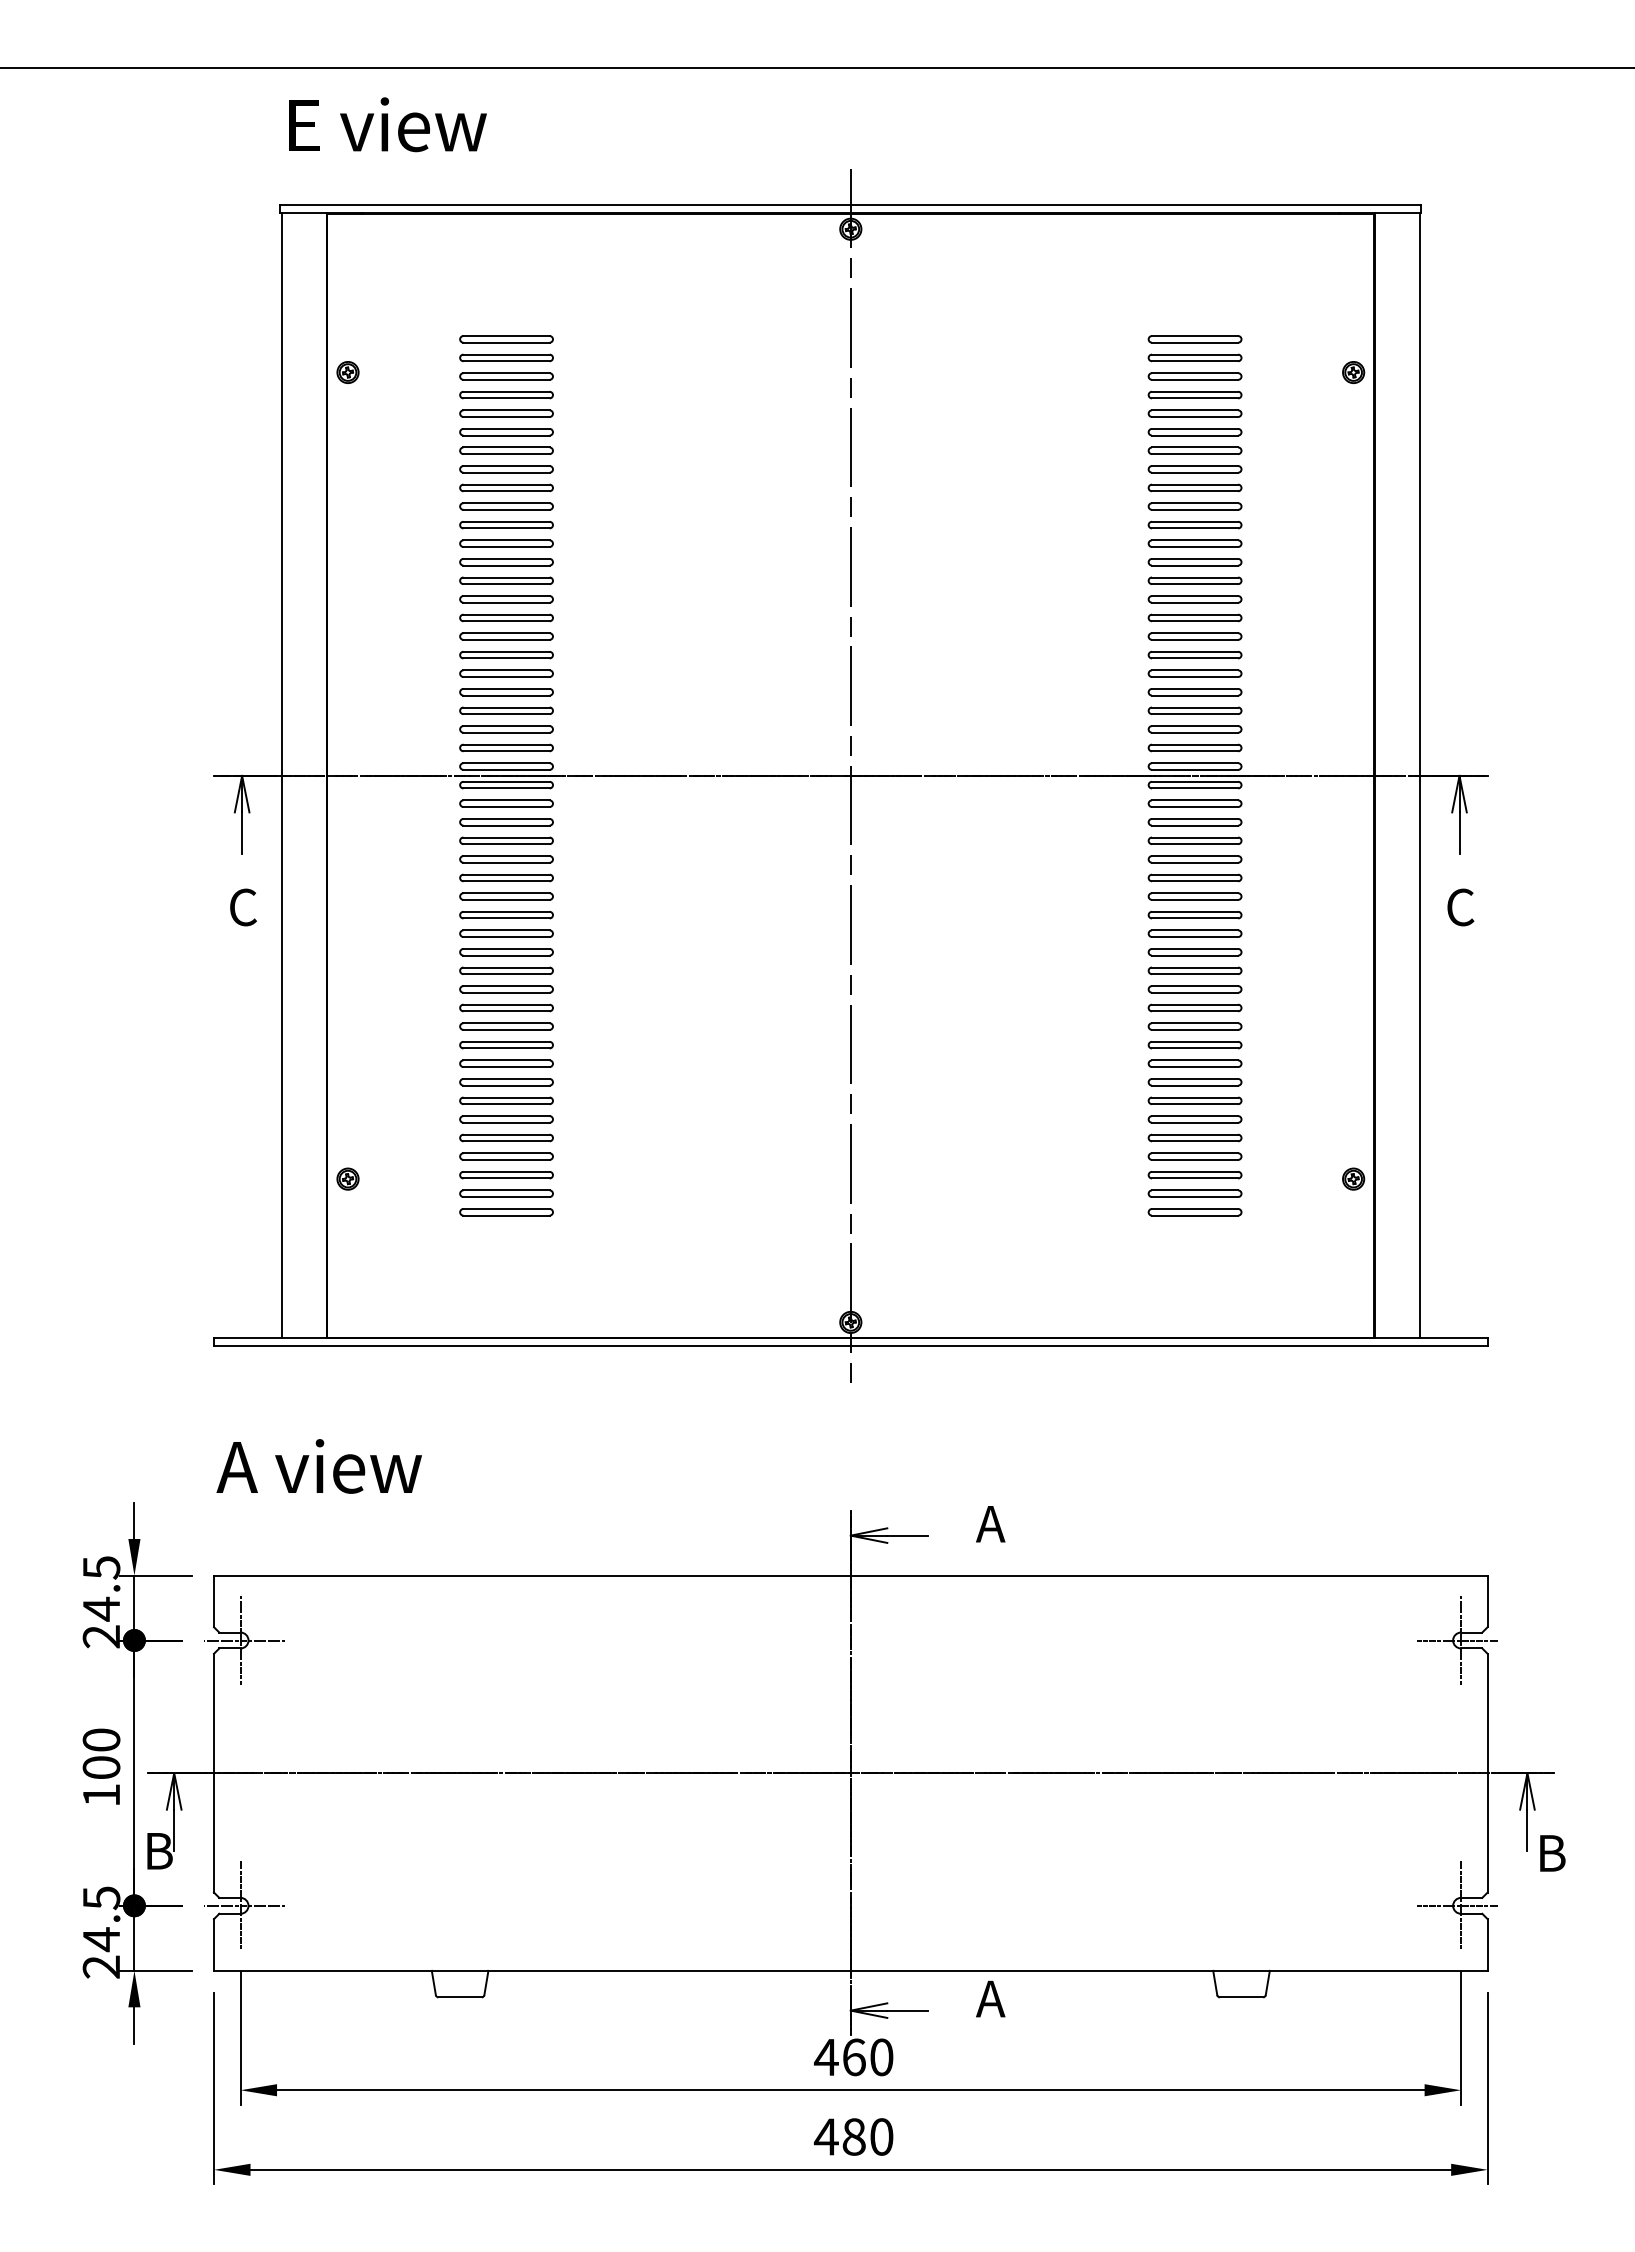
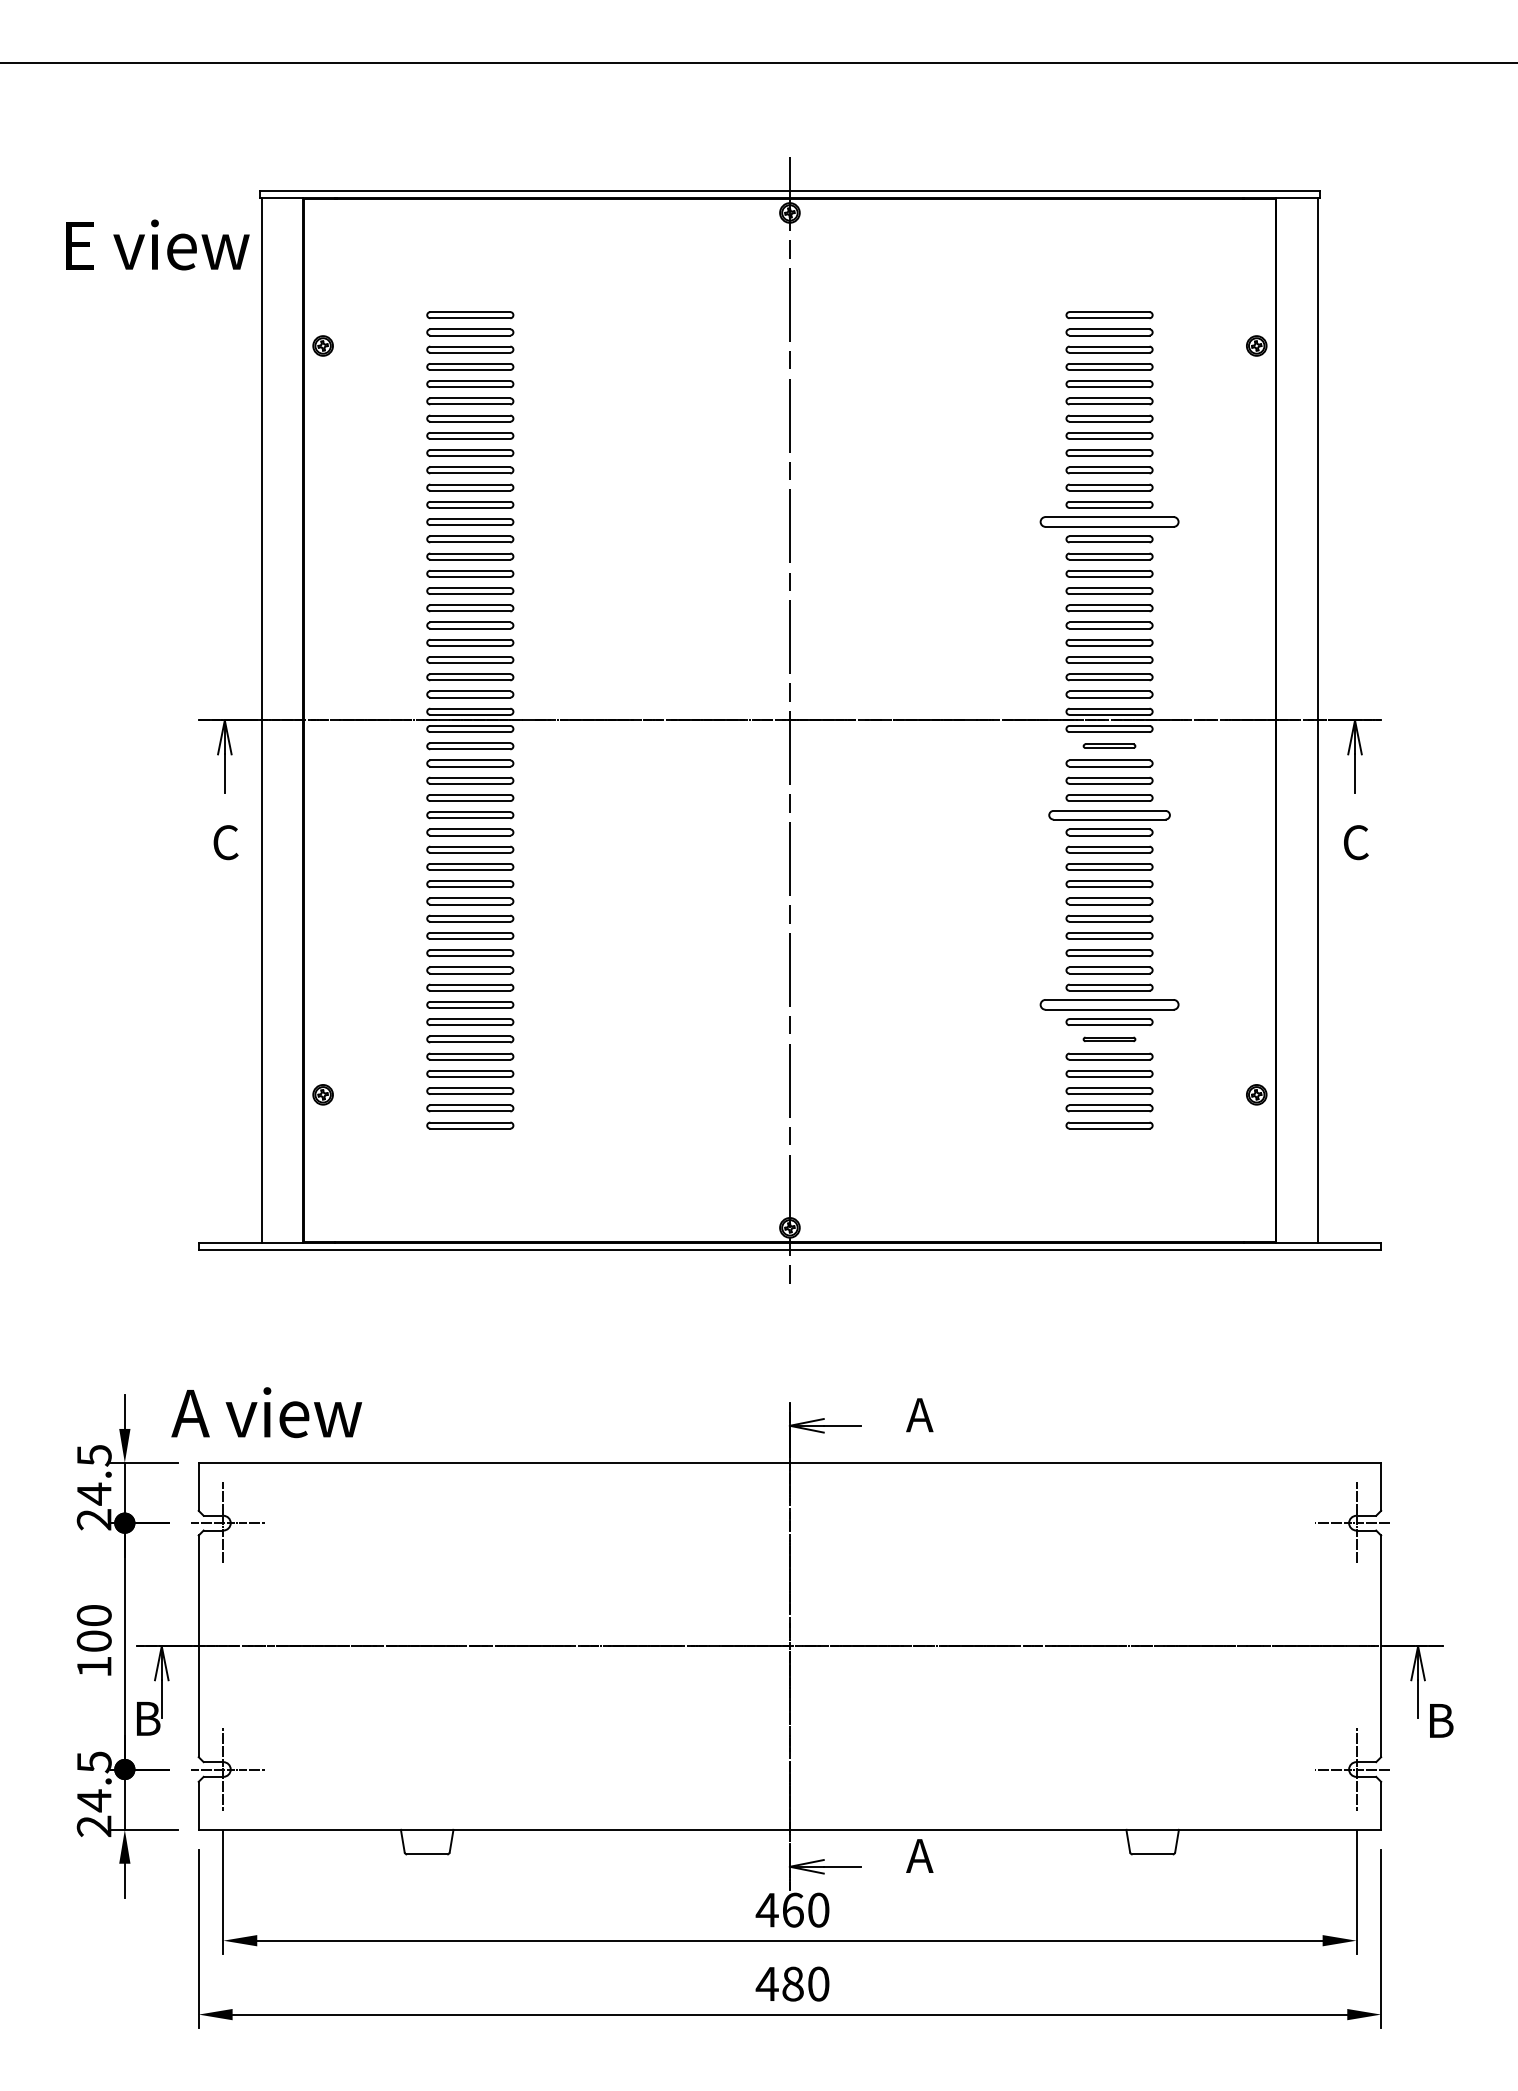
text: (387, 124) -> (157, 244), moved
part: (1194, 562) -> (1109, 522), size x1.6
part: (1194, 803) -> (1109, 746), size x0.6
part: (1194, 877) -> (1109, 814), size x1.4
part: (1194, 1082) -> (1109, 1005), size x1.6
part: (1194, 1119) -> (1109, 1039), size x0.6
text: (318, 1466) -> (266, 1412), moved

